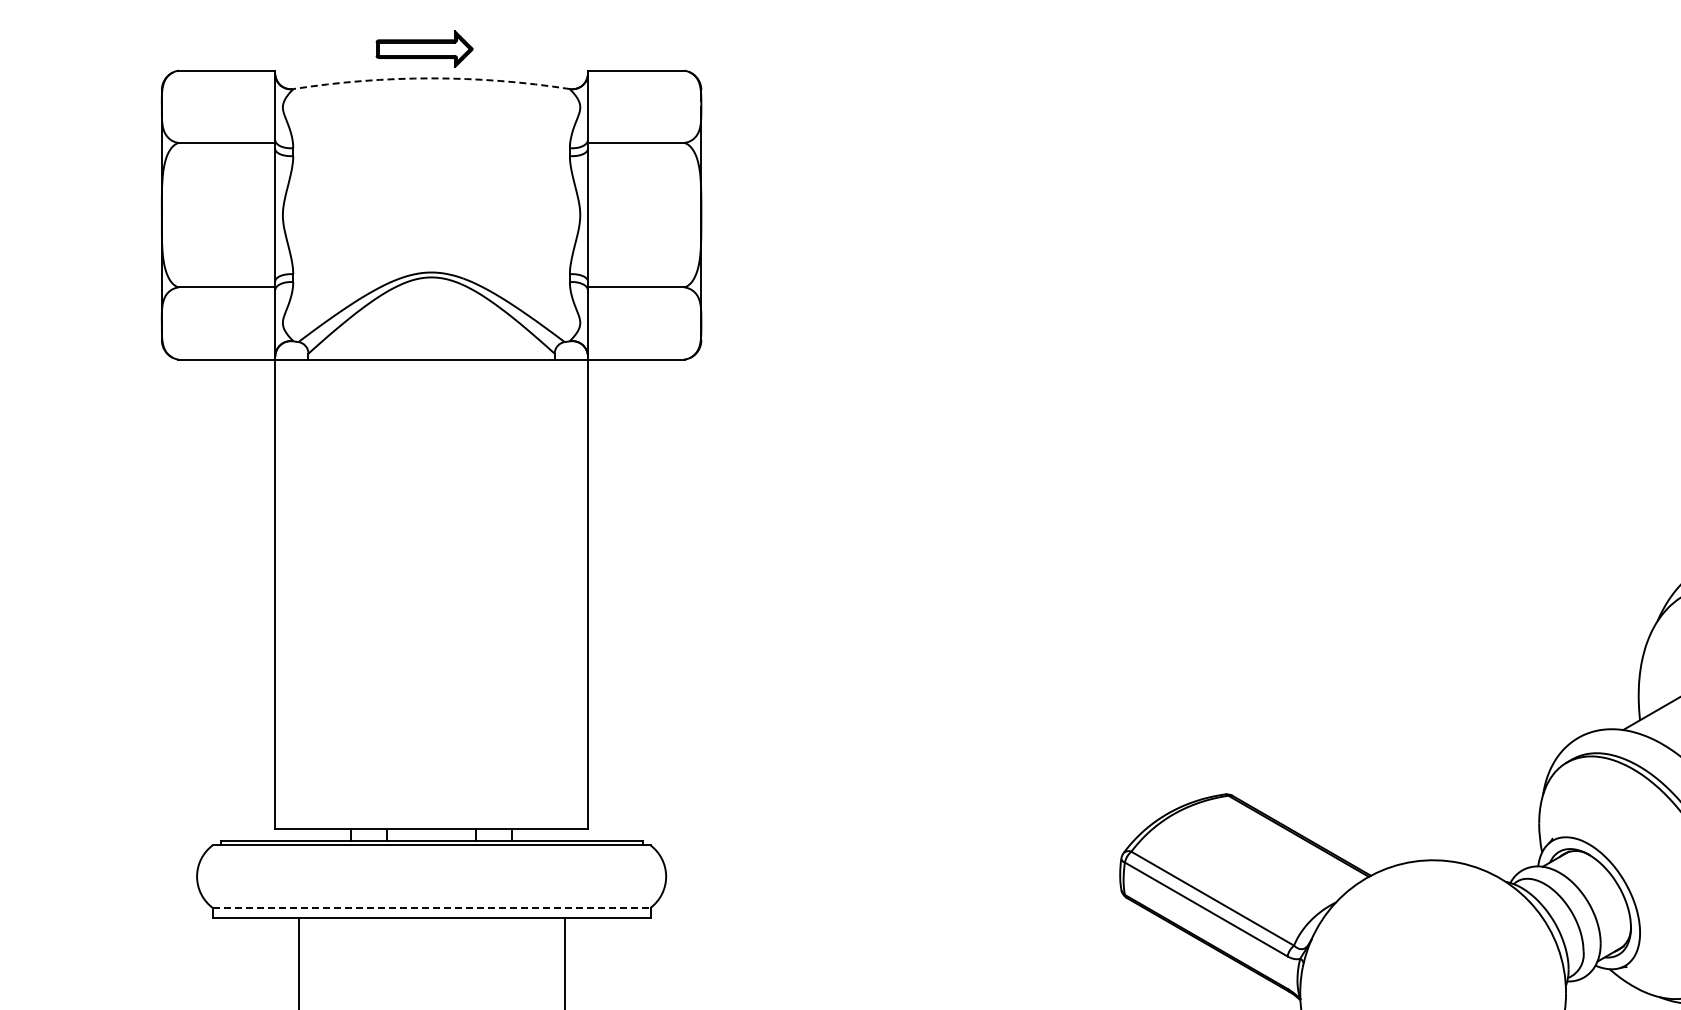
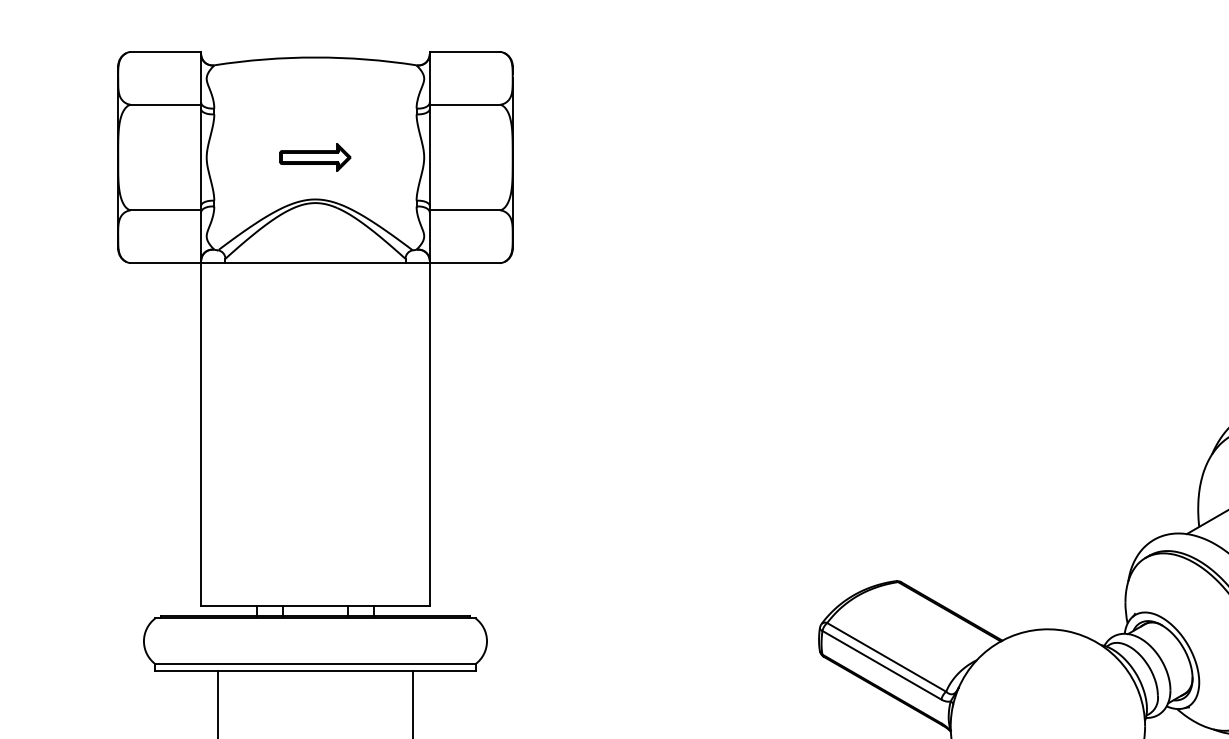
part: (424, 48) -> (315, 157), moved
arc: (431, 78) -> (315, 57), dashed -> solid
line: (431, 907) -> (315, 663), dashed -> solid

